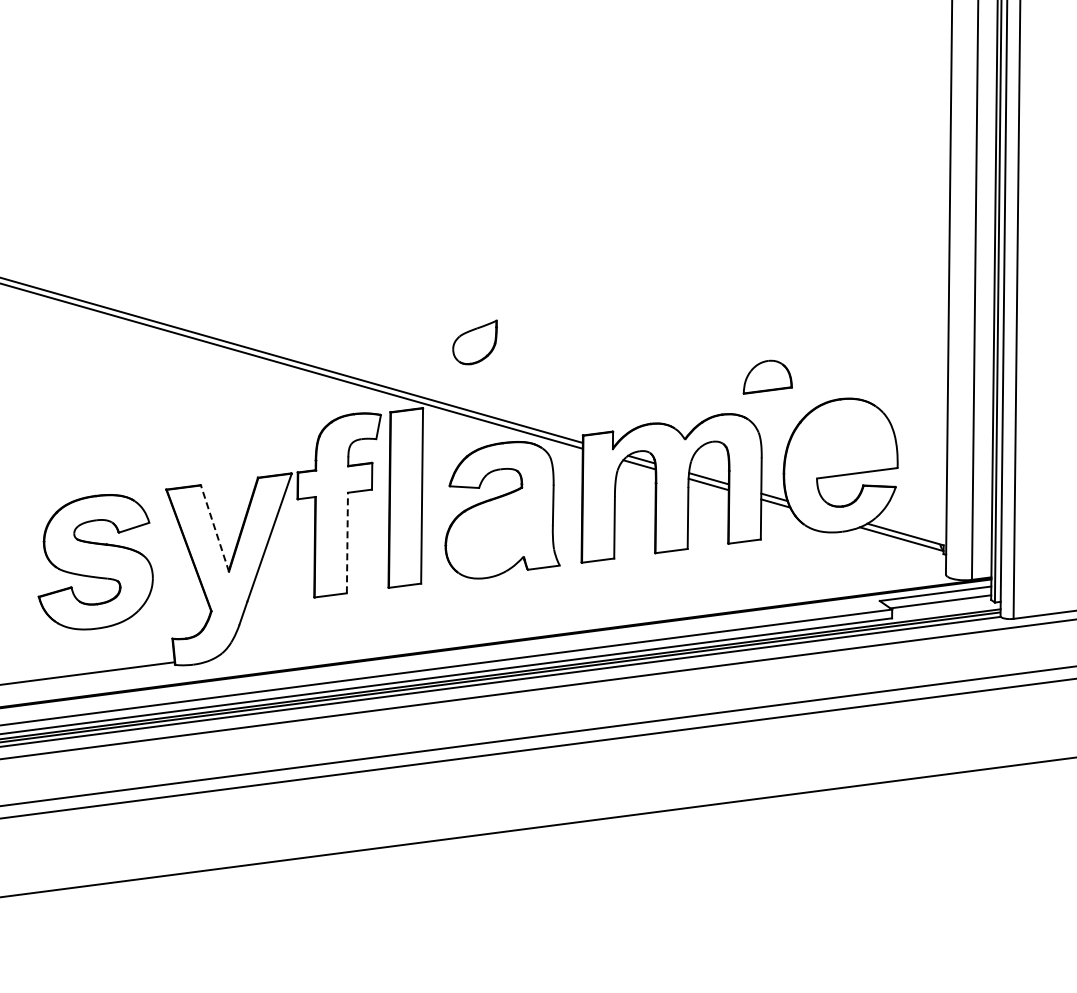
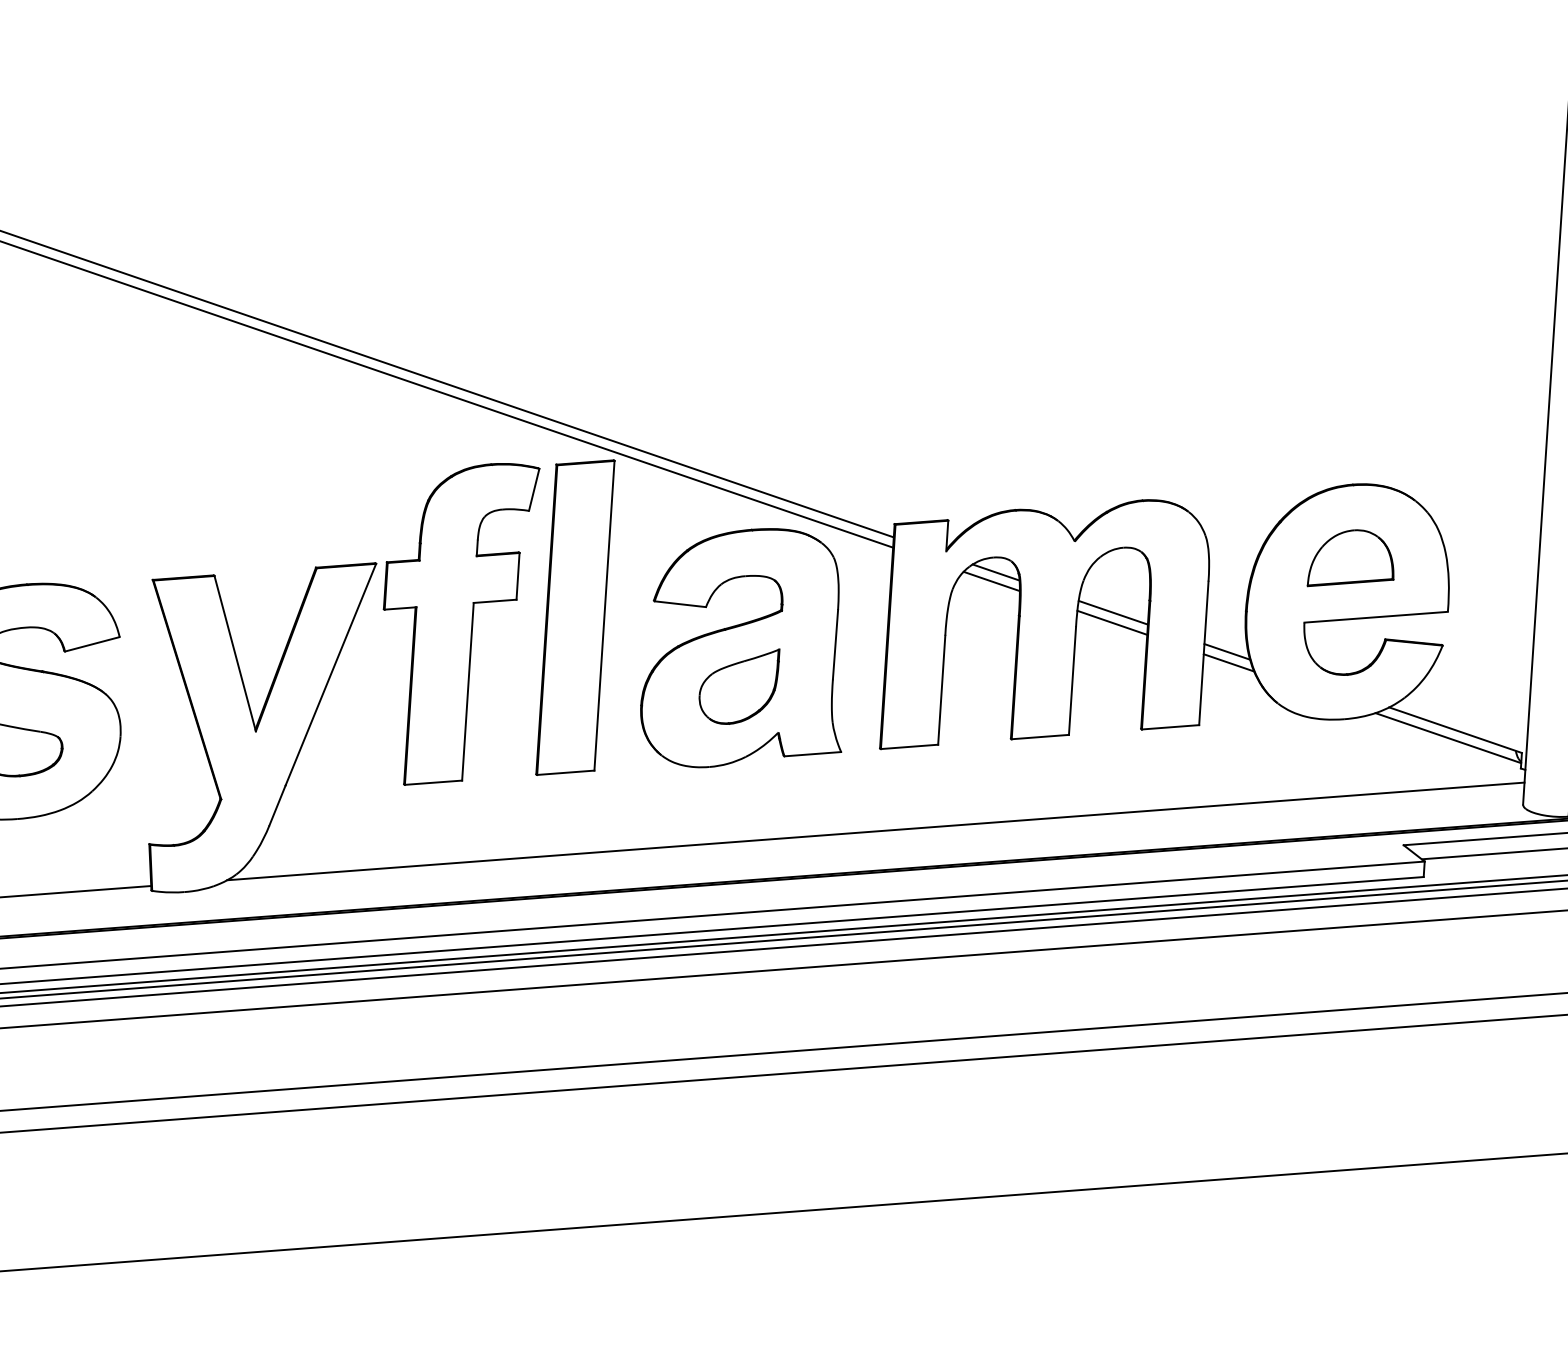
part: (474, 342) -> (737, 685), moved
part: (767, 376) -> (1351, 557), moved
line: (214, 528) -> (234, 653), dashed -> solid
line: (347, 542) -> (468, 690), dashed -> solid
line: (581, 608) -> (875, 829), added

